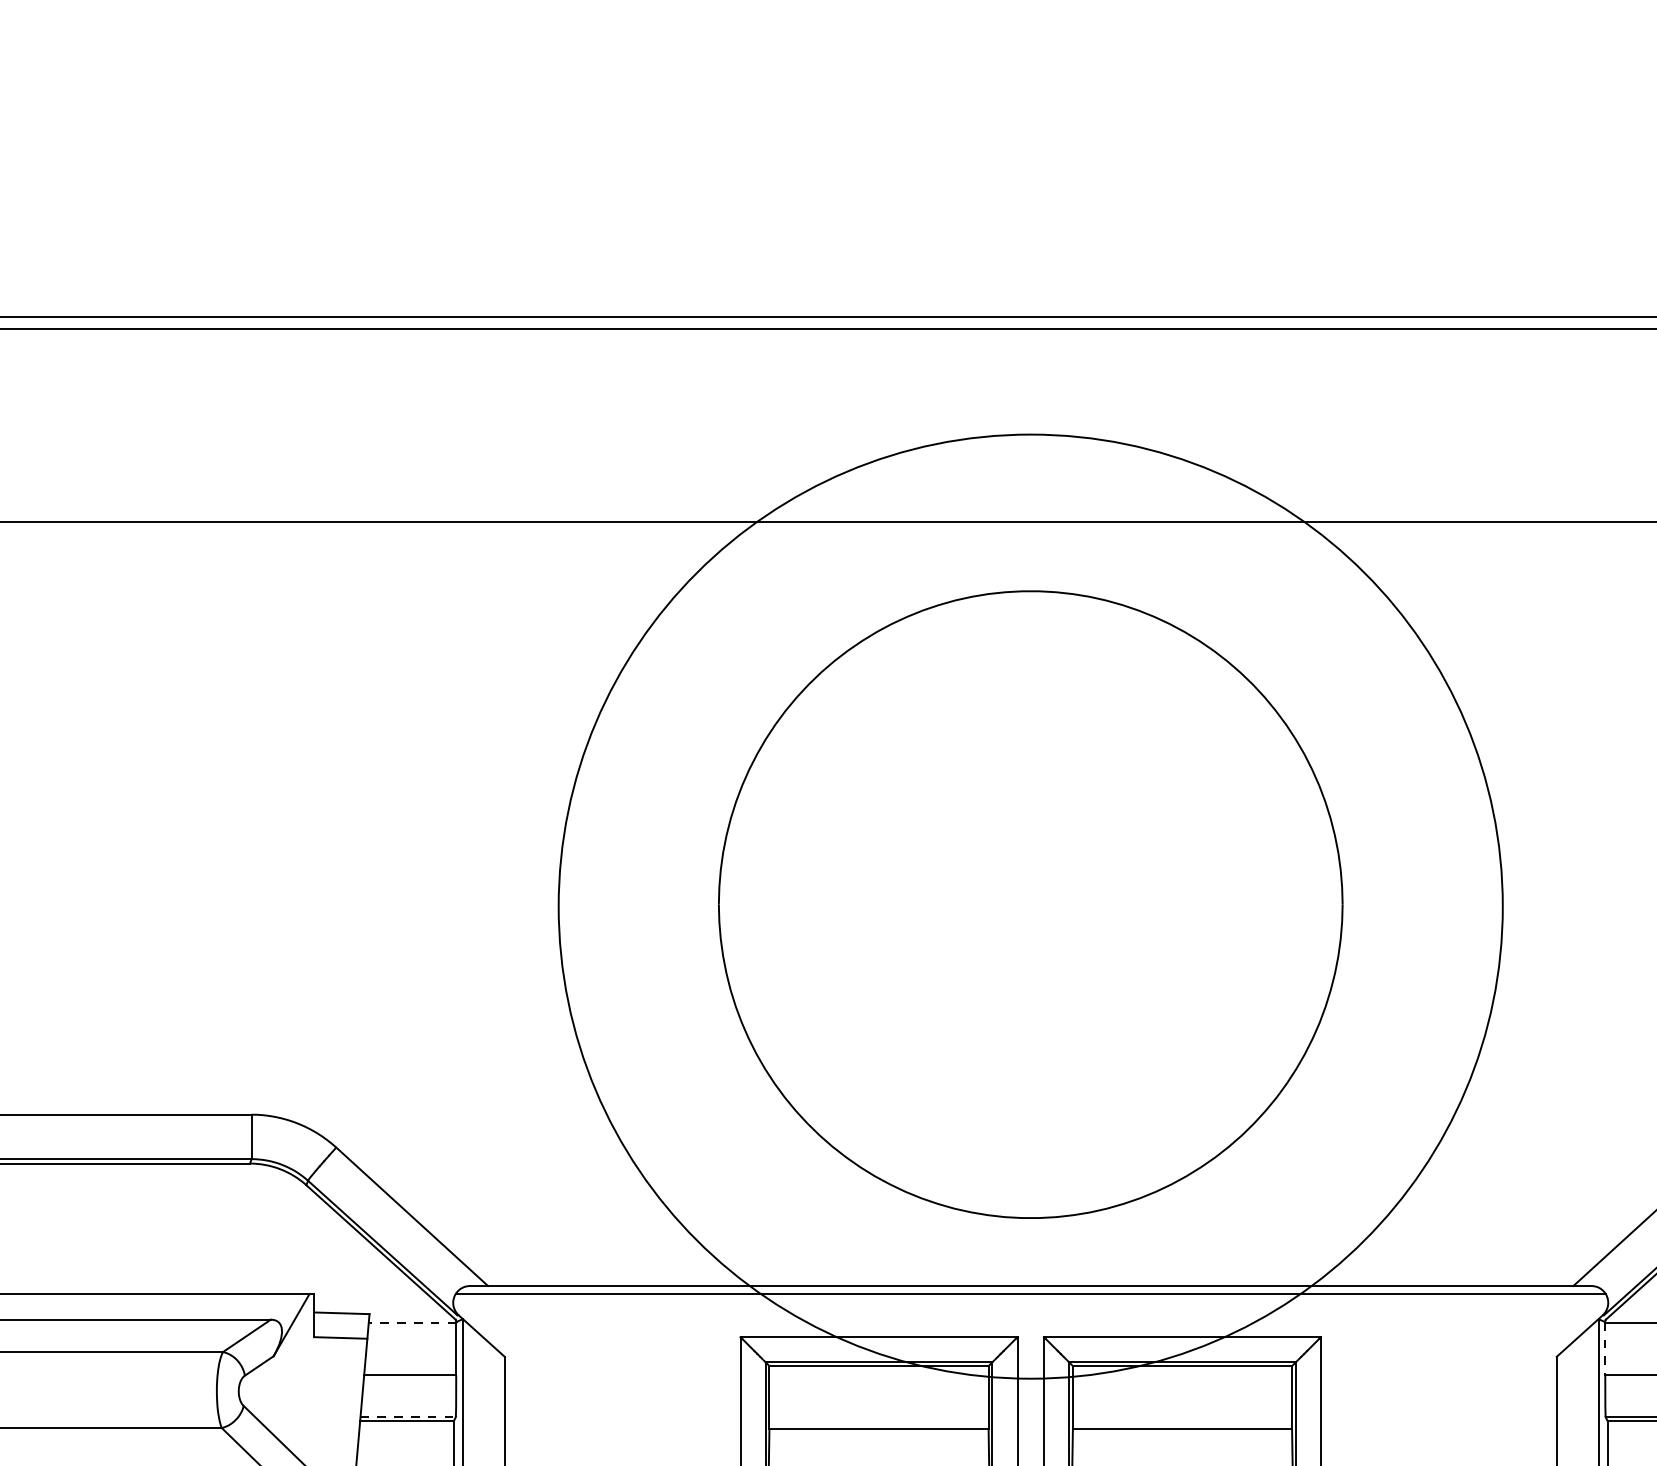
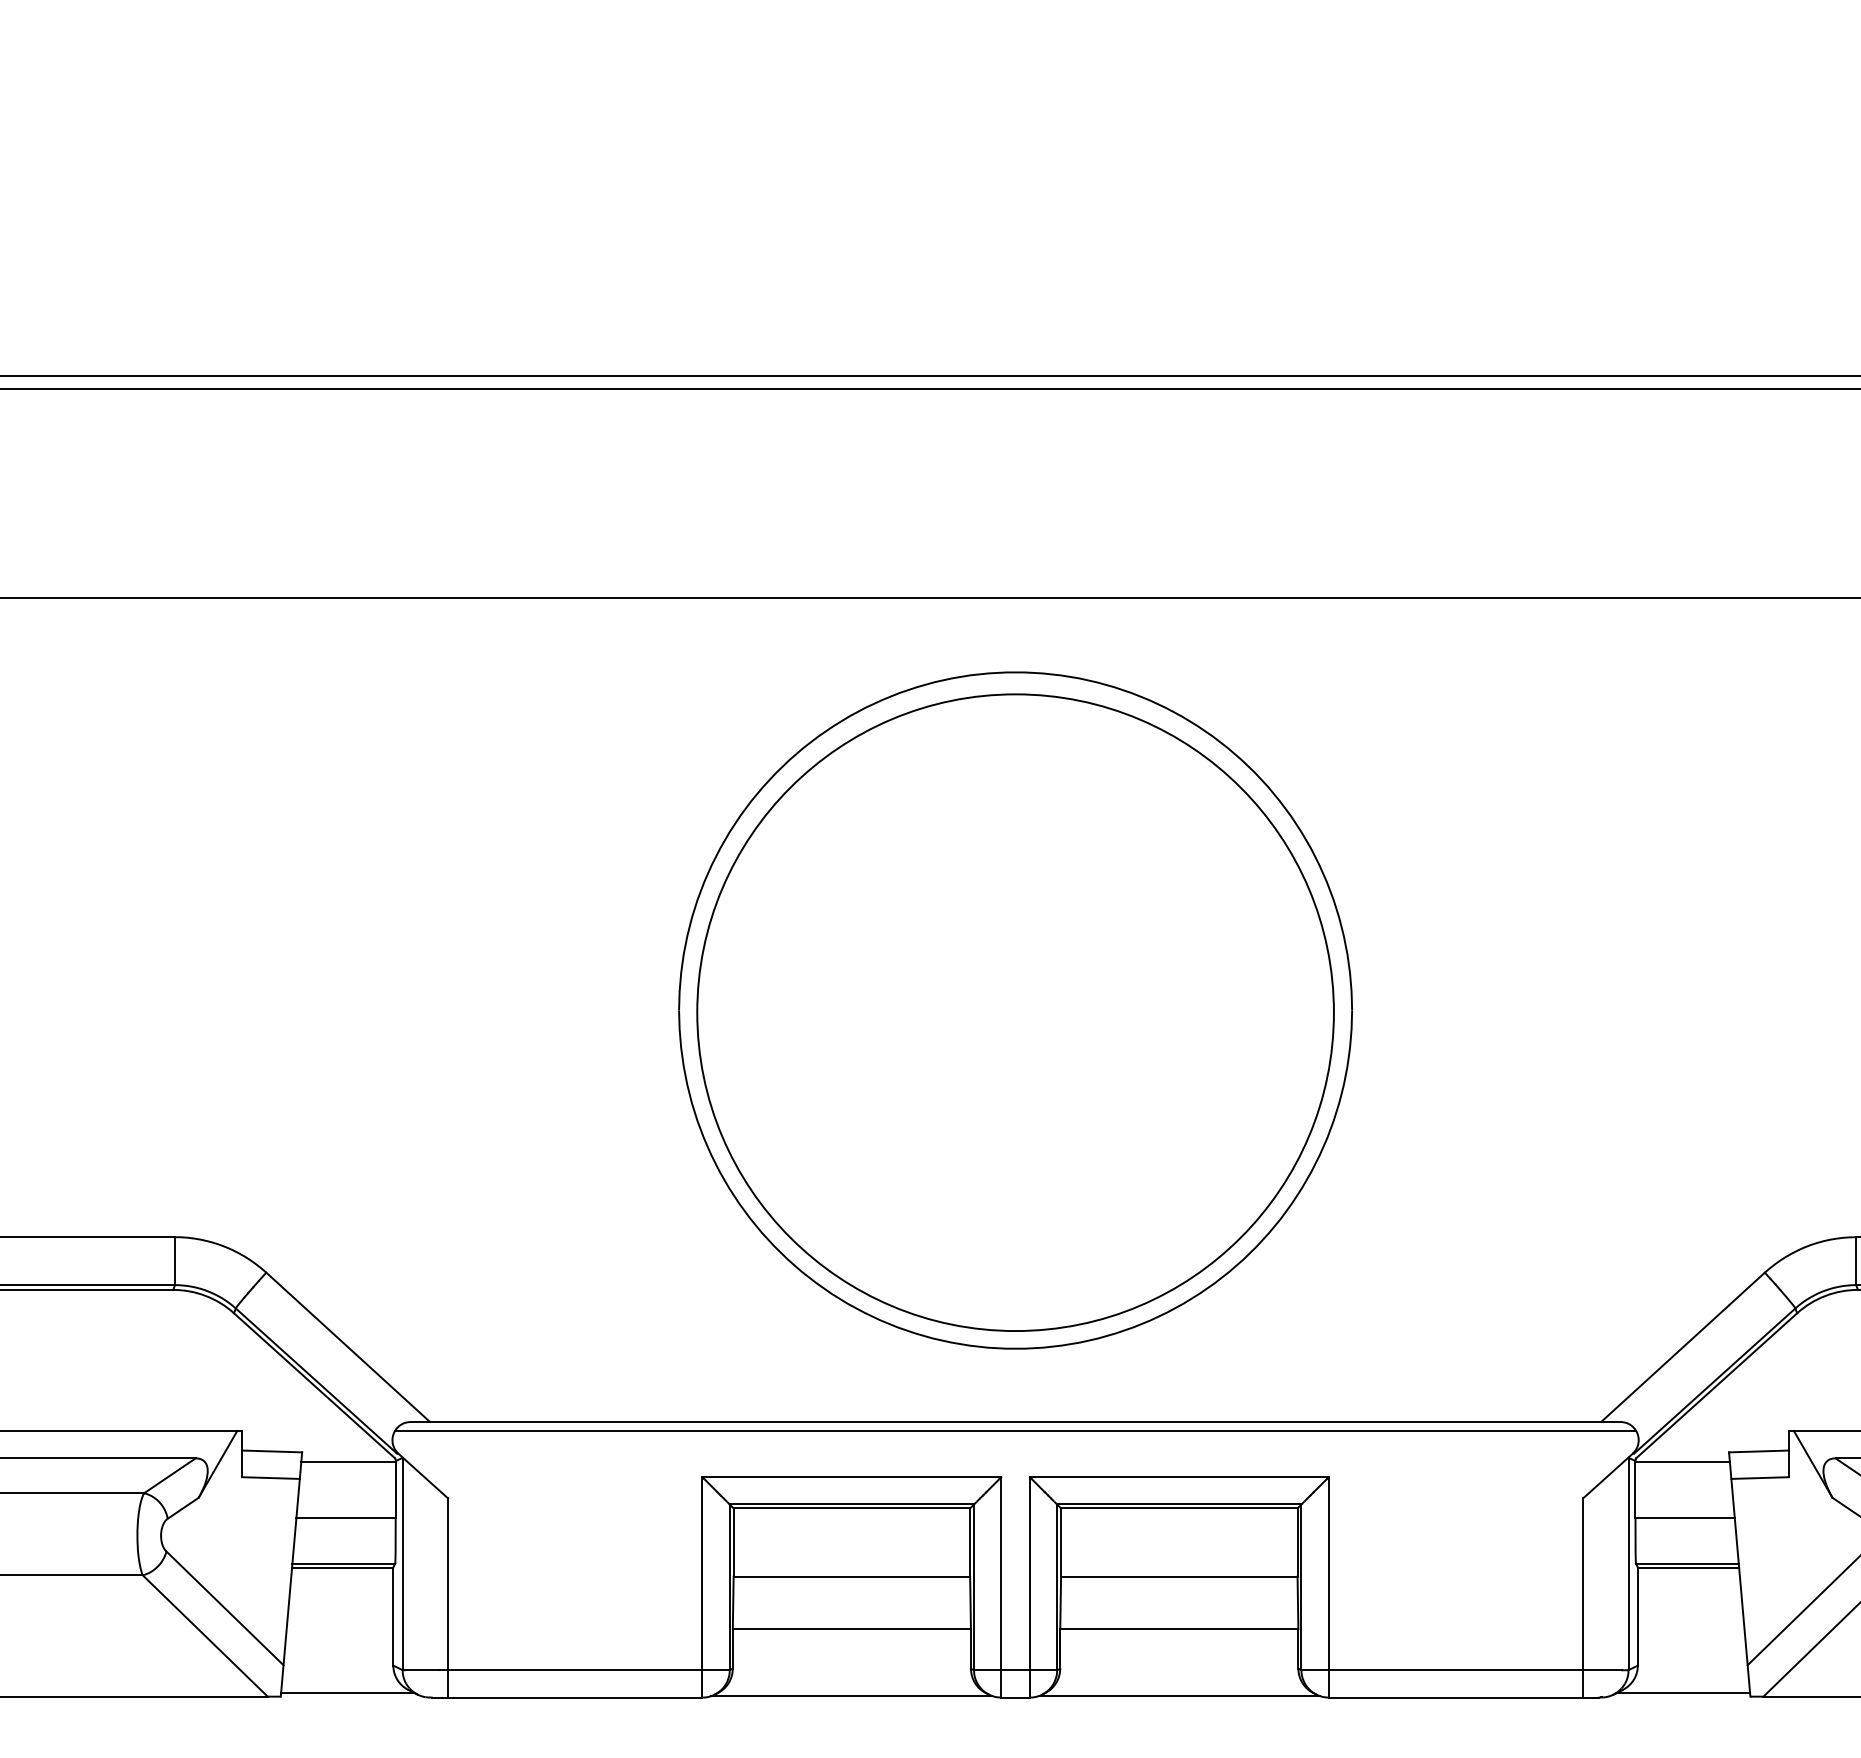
circle: (1030, 906) -> (1015, 1012), size x0.62
line: (412, 1322) -> (348, 1461), dashed -> solid
line: (1605, 1349) -> (1635, 1490), dashed -> solid
line: (408, 1417) -> (344, 1563), dashed -> solid

